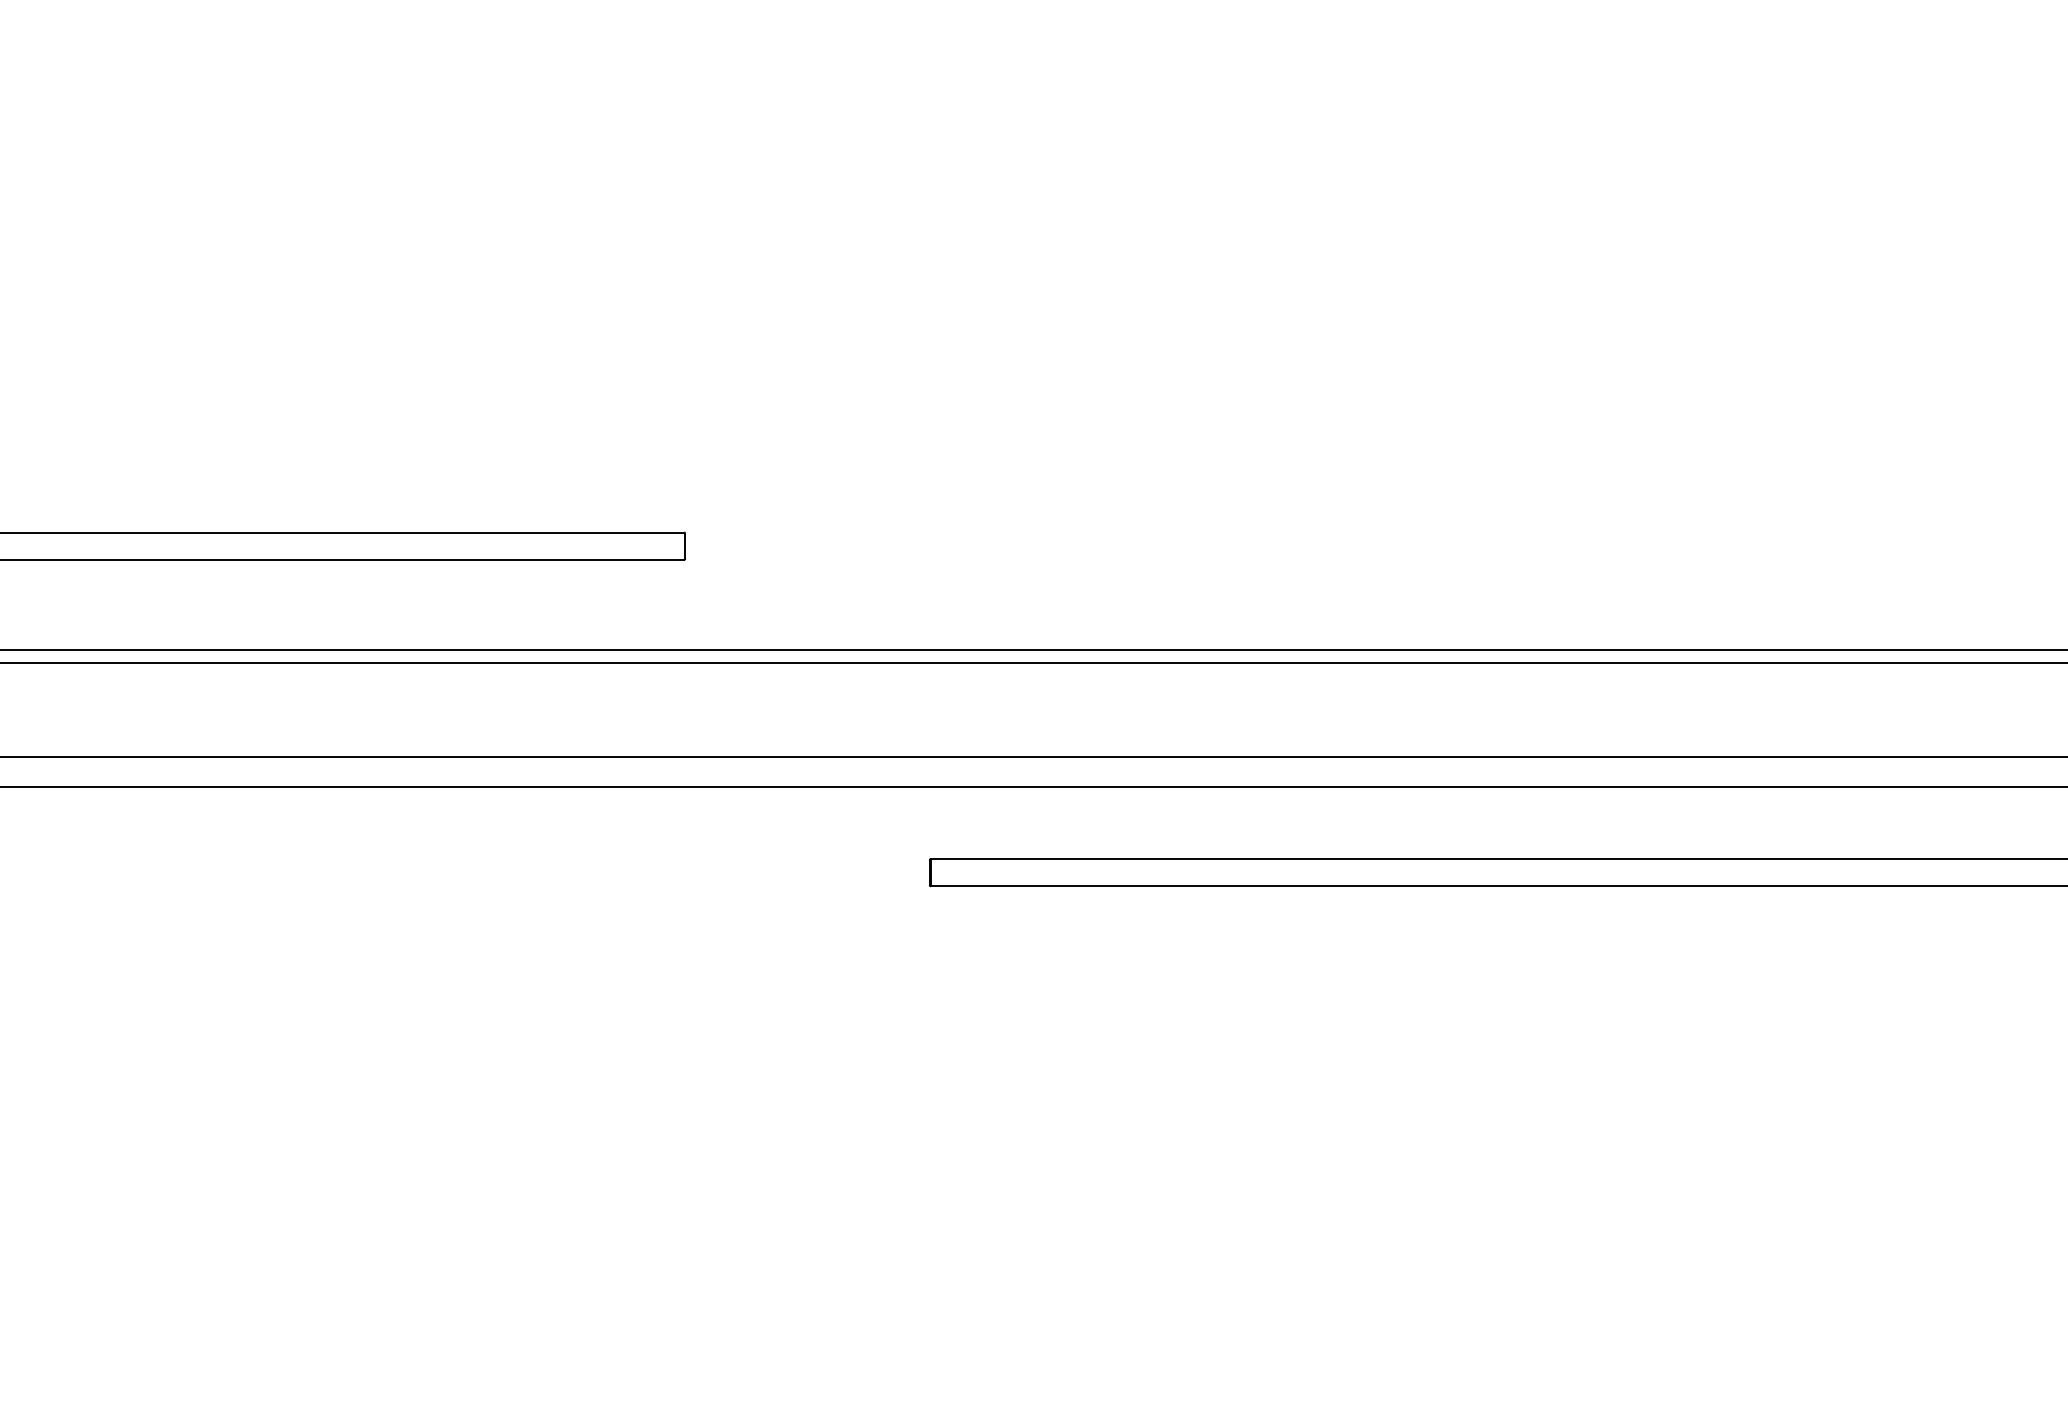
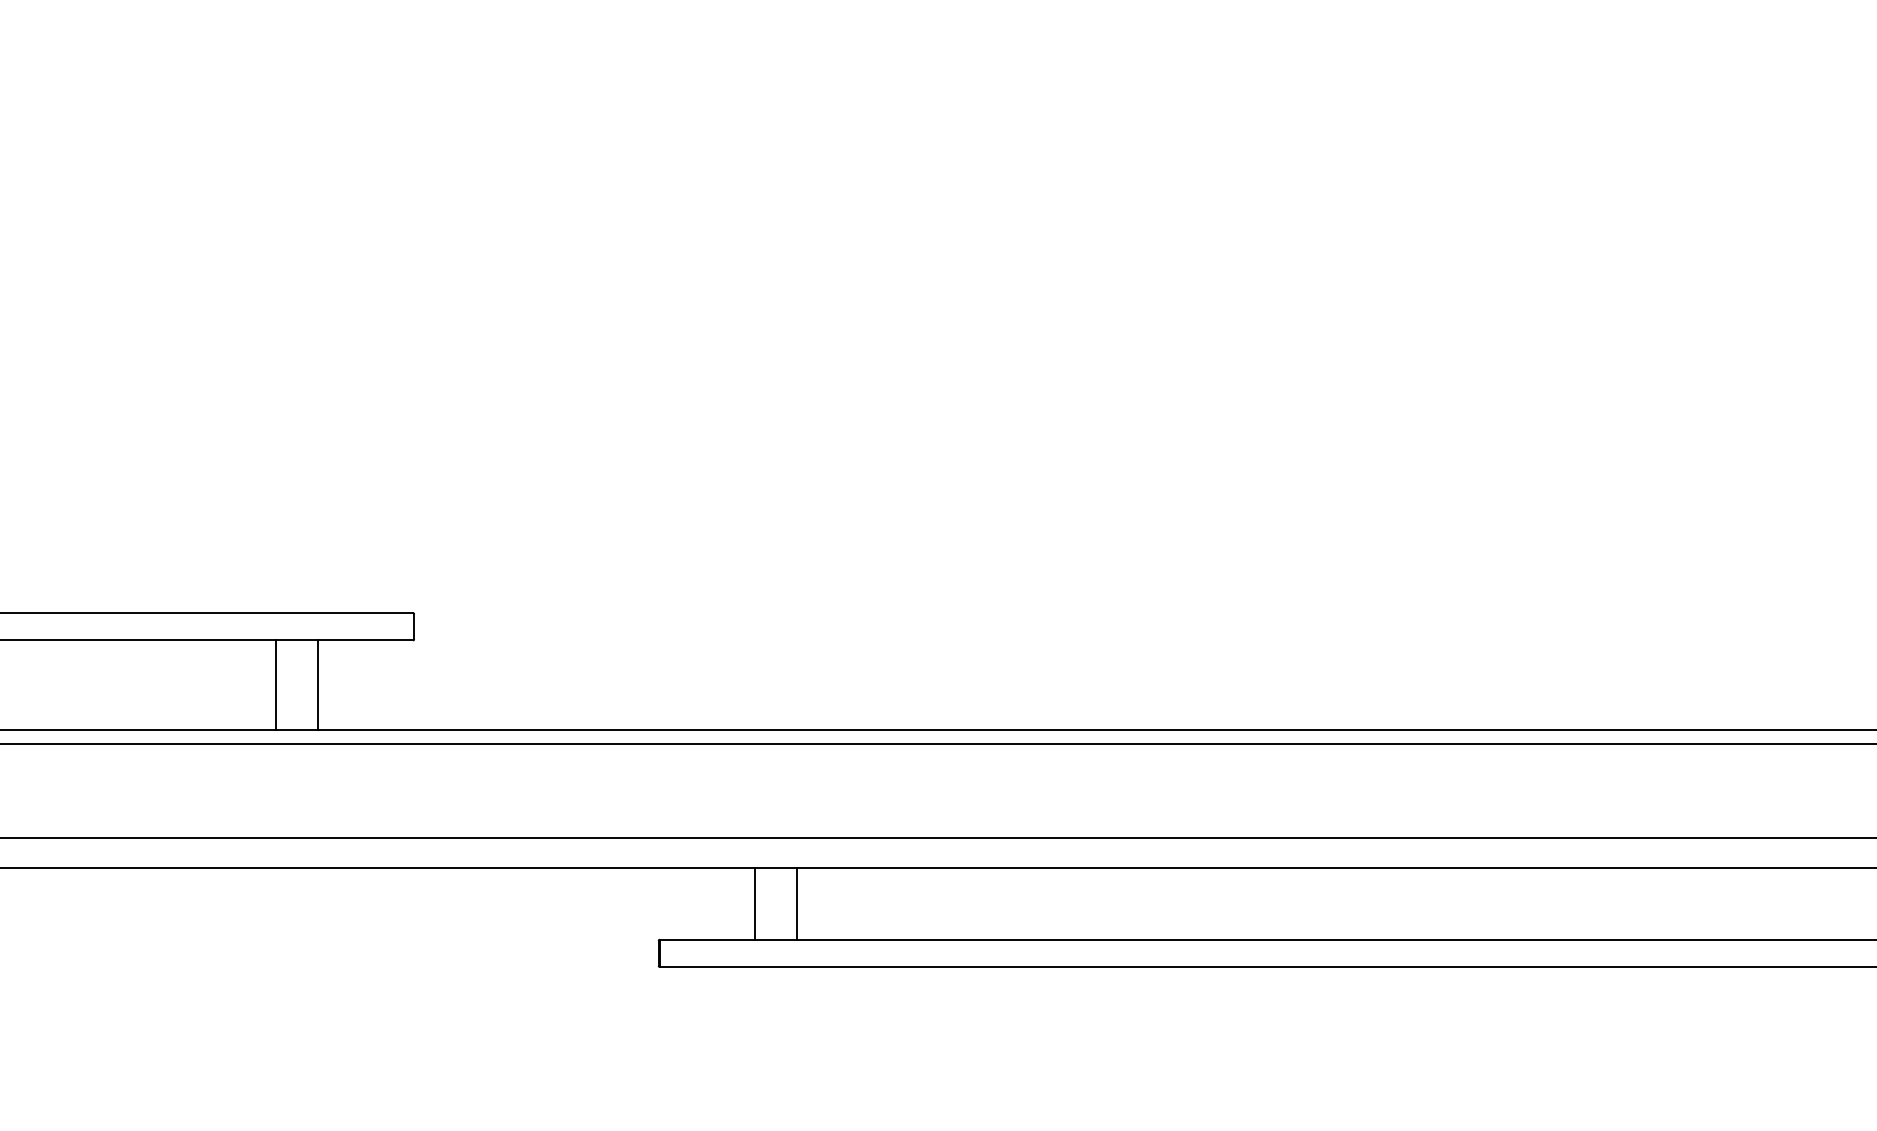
line: (547, 604) -> (276, 685), added
line: (588, 604) -> (317, 685), added
line: (1026, 823) -> (755, 904), added
line: (1067, 823) -> (796, 904), added

